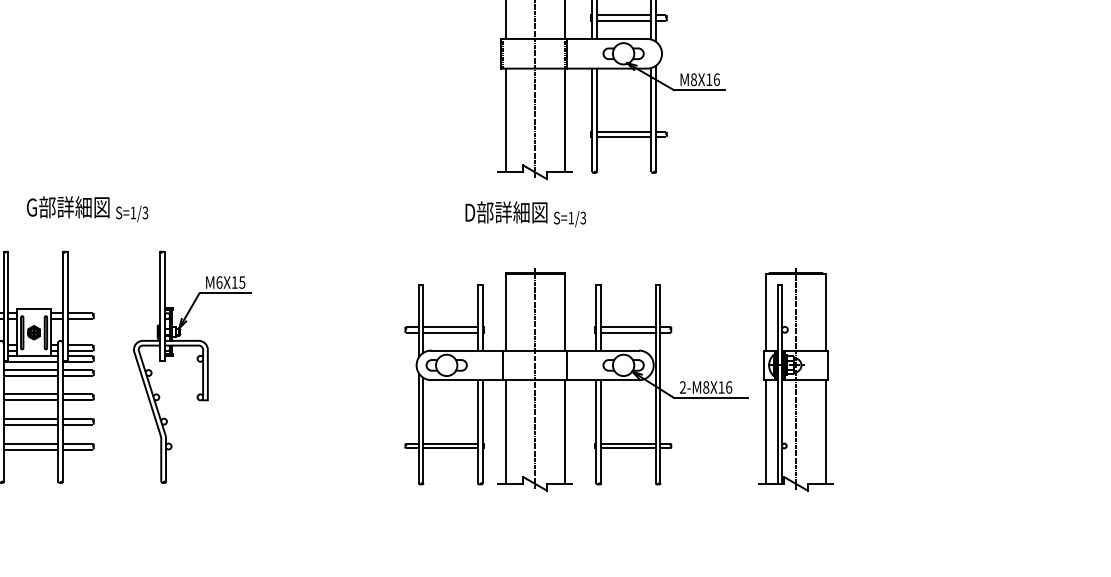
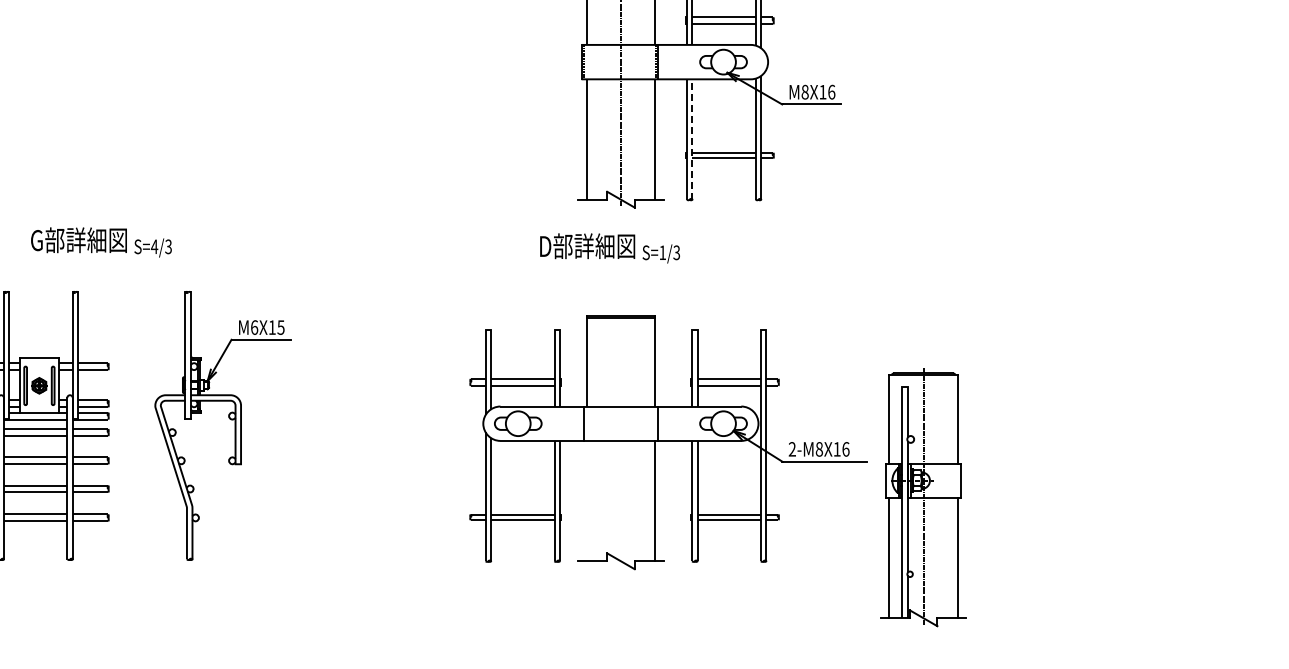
line: (596, 119) -> (692, 138), solid -> dashed
text: (133, 212) -> (154, 246), S=1/3 -> S=4/3
line: (534, 378) -> (620, 439), removed
part: (795, 379) -> (923, 497), moved
line: (505, 431) -> (586, 500), removed

